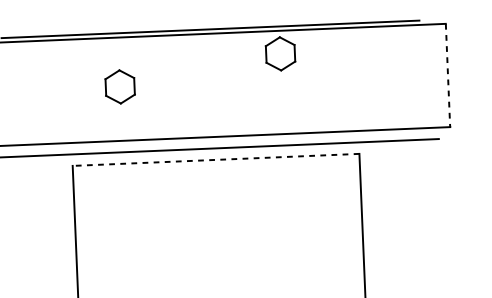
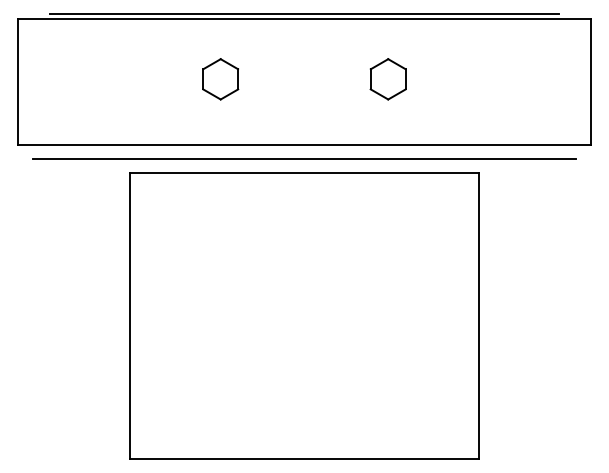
part: (279, 54) -> (387, 79), moved
line: (447, 75) -> (590, 82), dashed -> solid
part: (119, 87) -> (220, 79), moved
line: (216, 159) -> (304, 172), dashed -> solid

